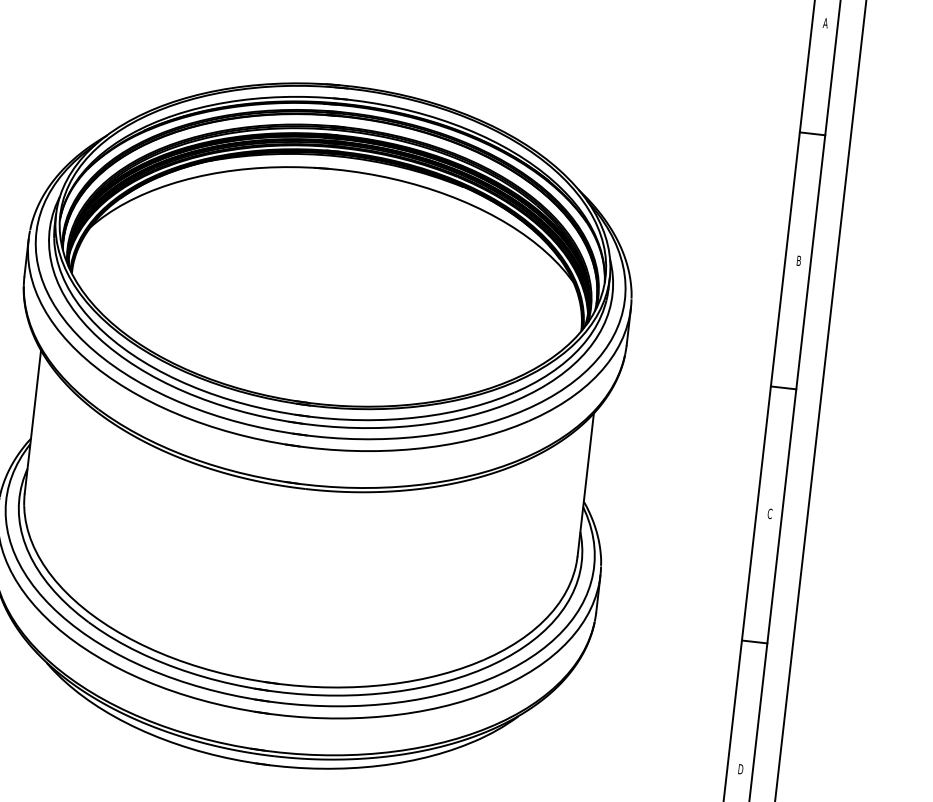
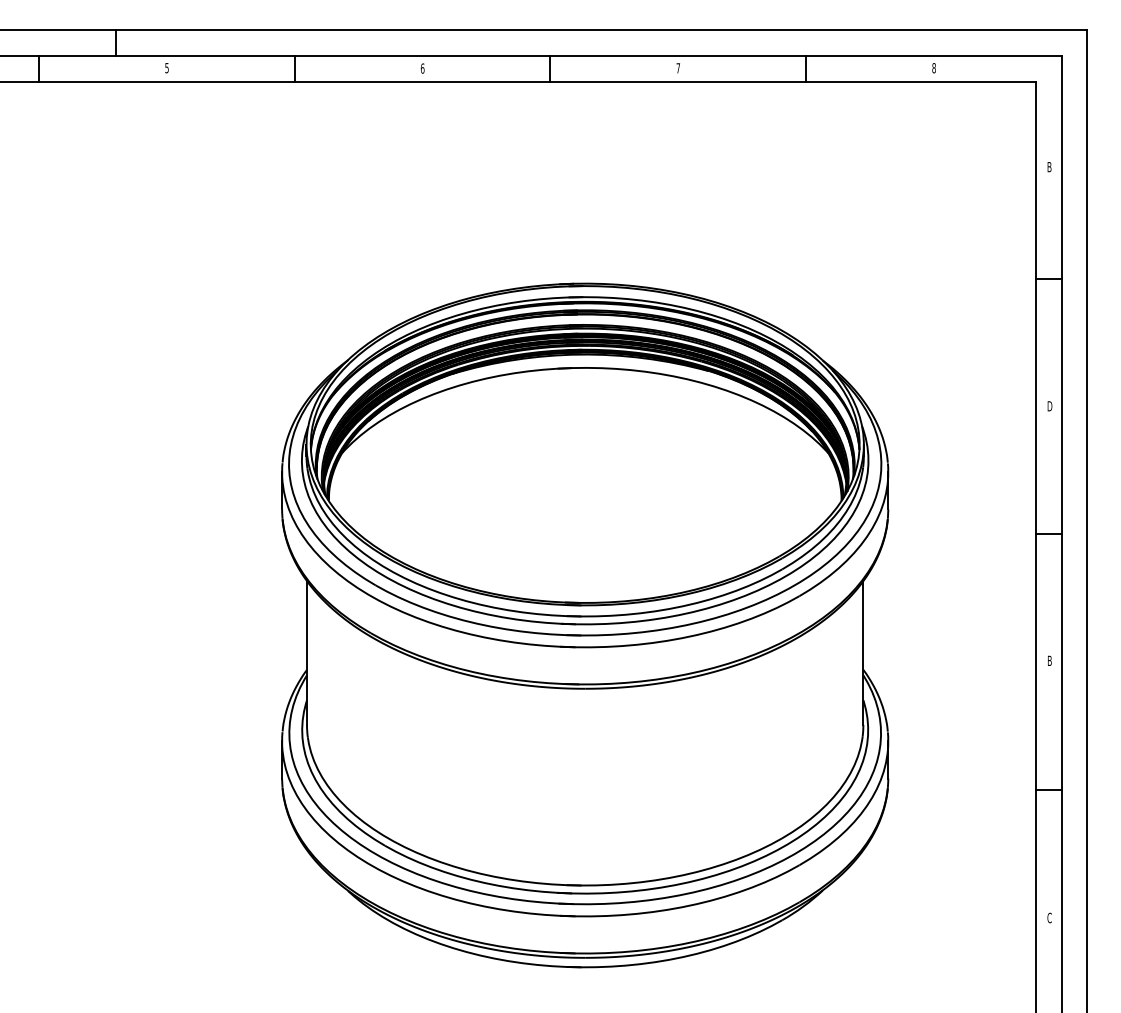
text: (825, 23) -> (1049, 167), A -> B
text: (798, 261) -> (1049, 406), B -> D
text: (769, 513) -> (1049, 660), C -> B
text: (740, 768) -> (1049, 917), D -> C

